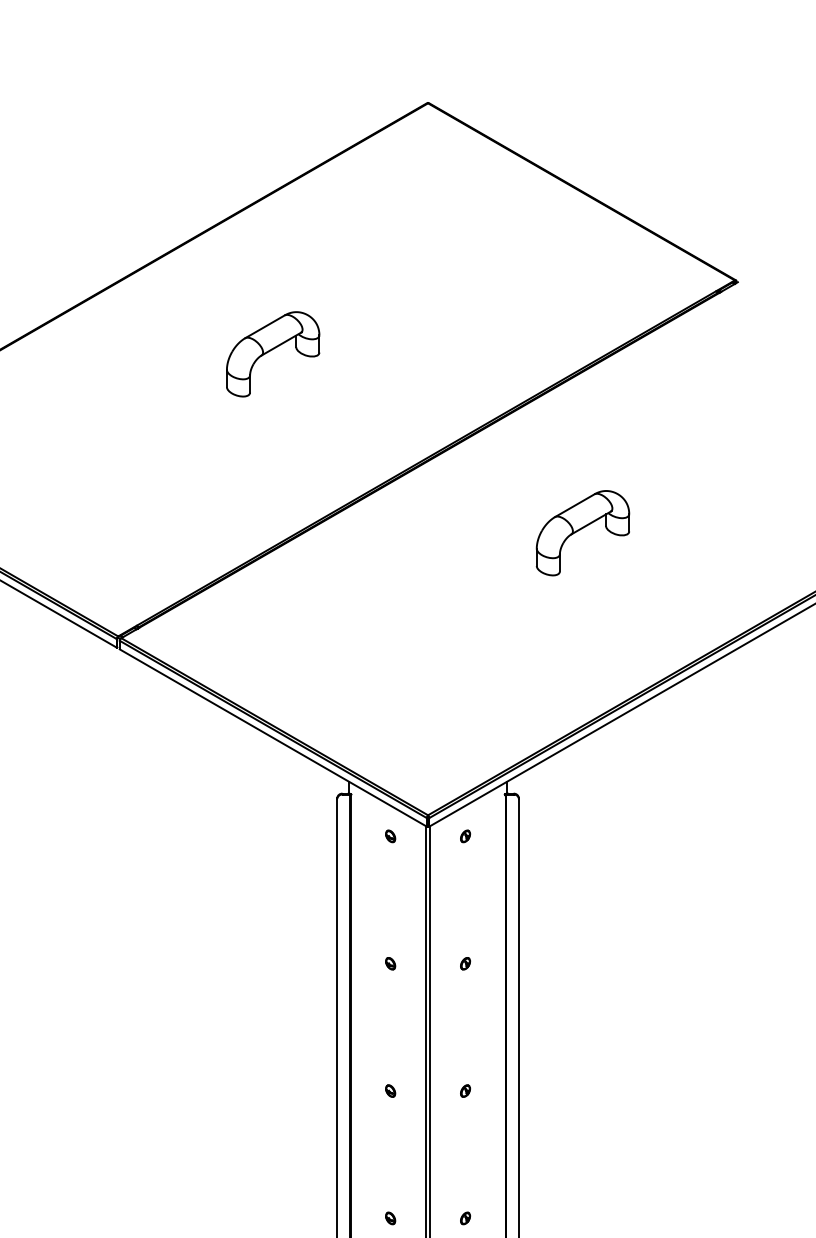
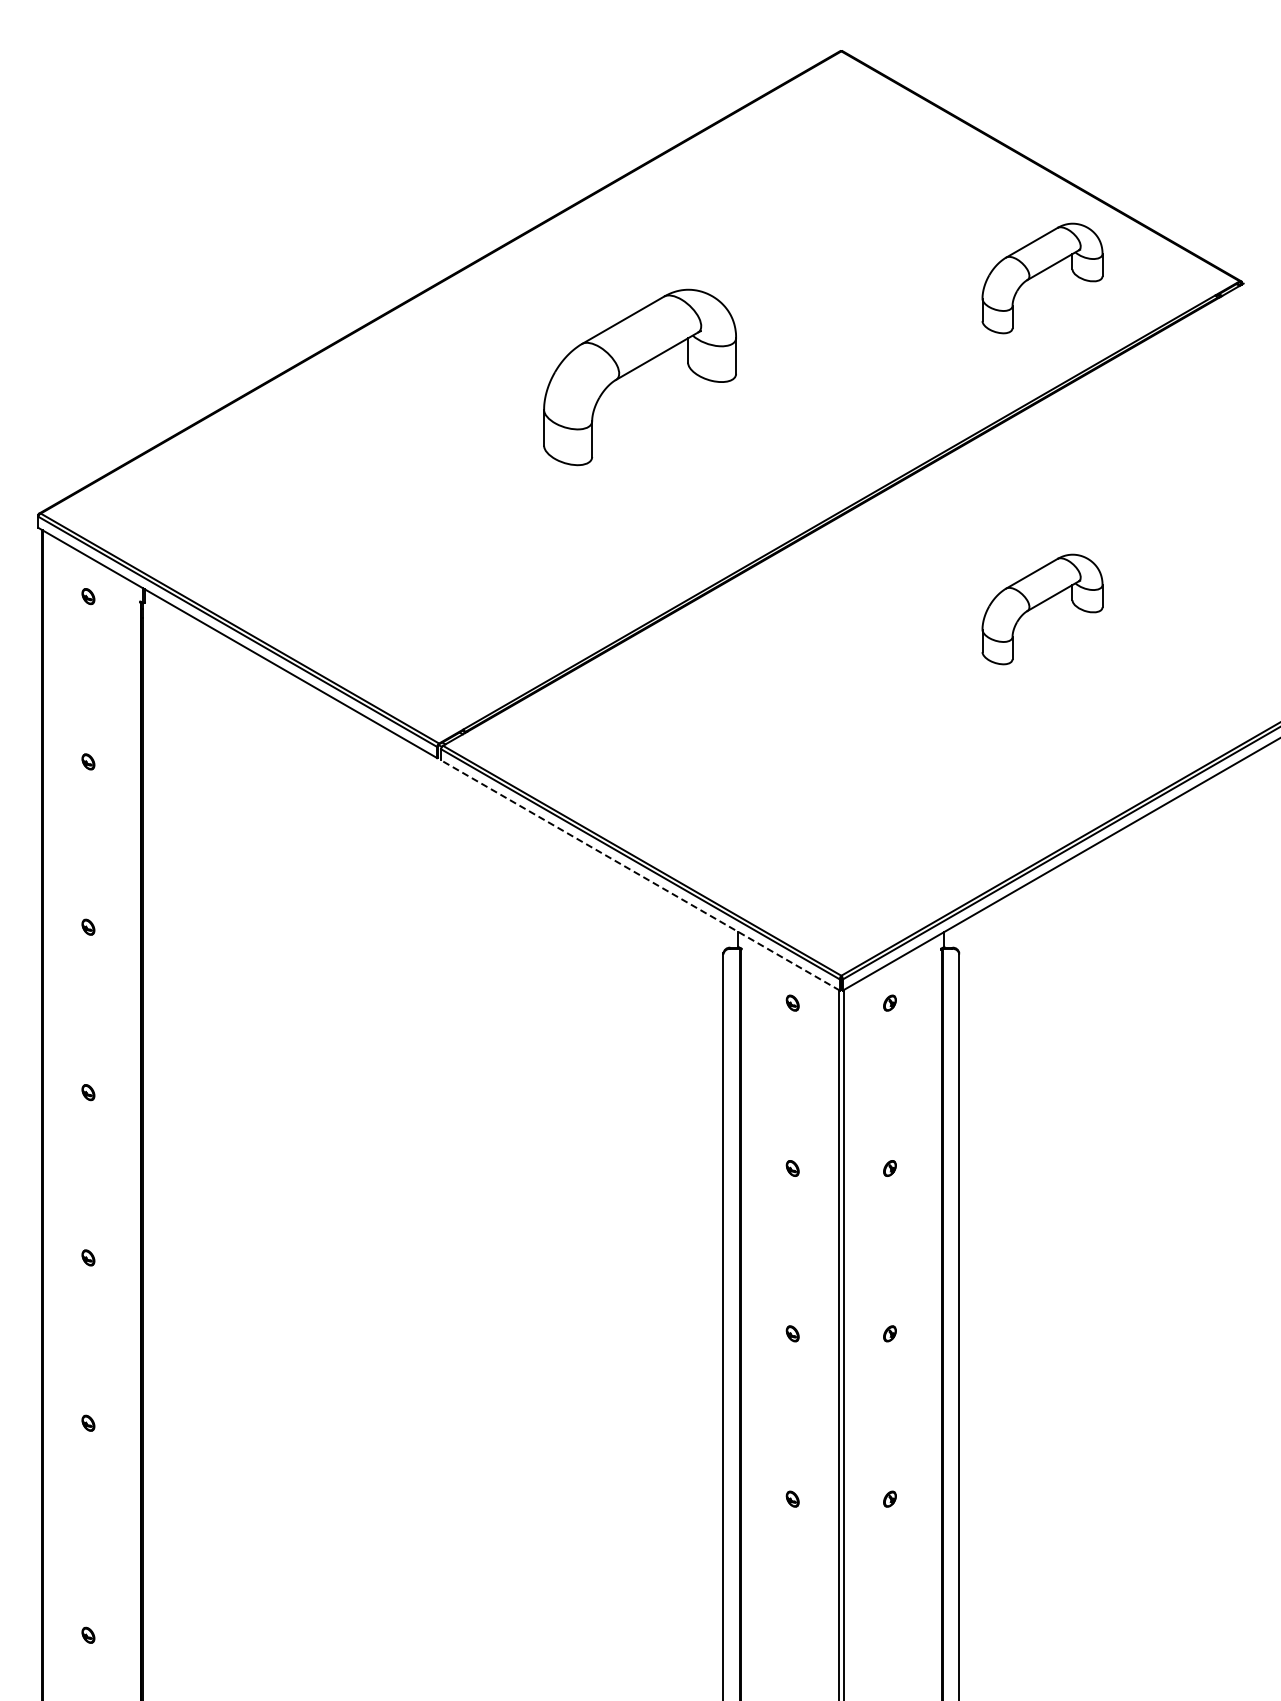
part: (582, 278) -> (1042, 278), added
part: (273, 353) -> (640, 376), size x1.6
line: (273, 738) -> (640, 875), solid -> dashed

